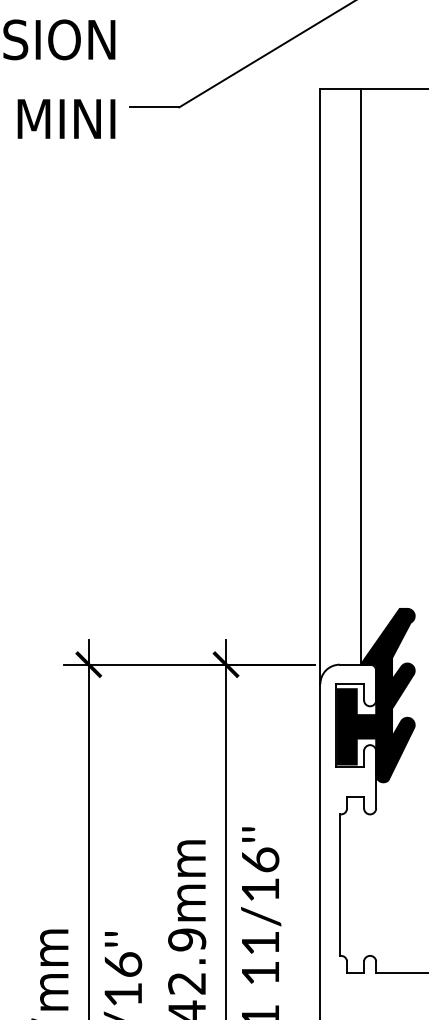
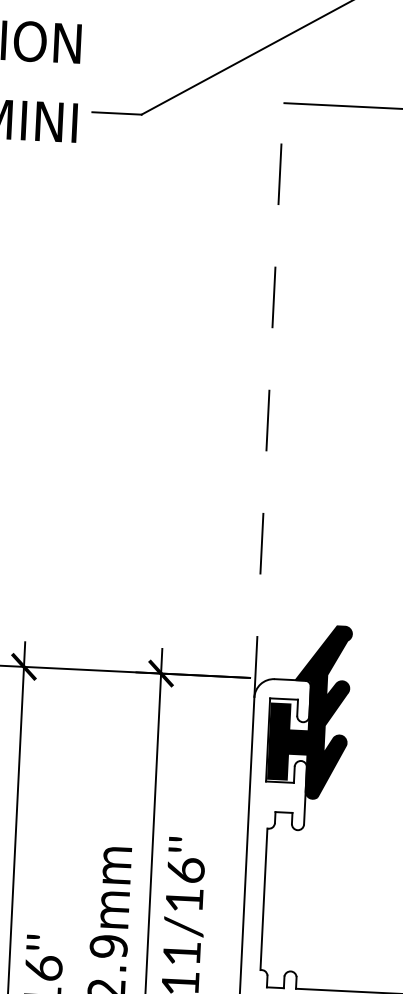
line: (360, 376) -> (309, 392), removed
line: (320, 386) -> (269, 400), solid -> dashed

